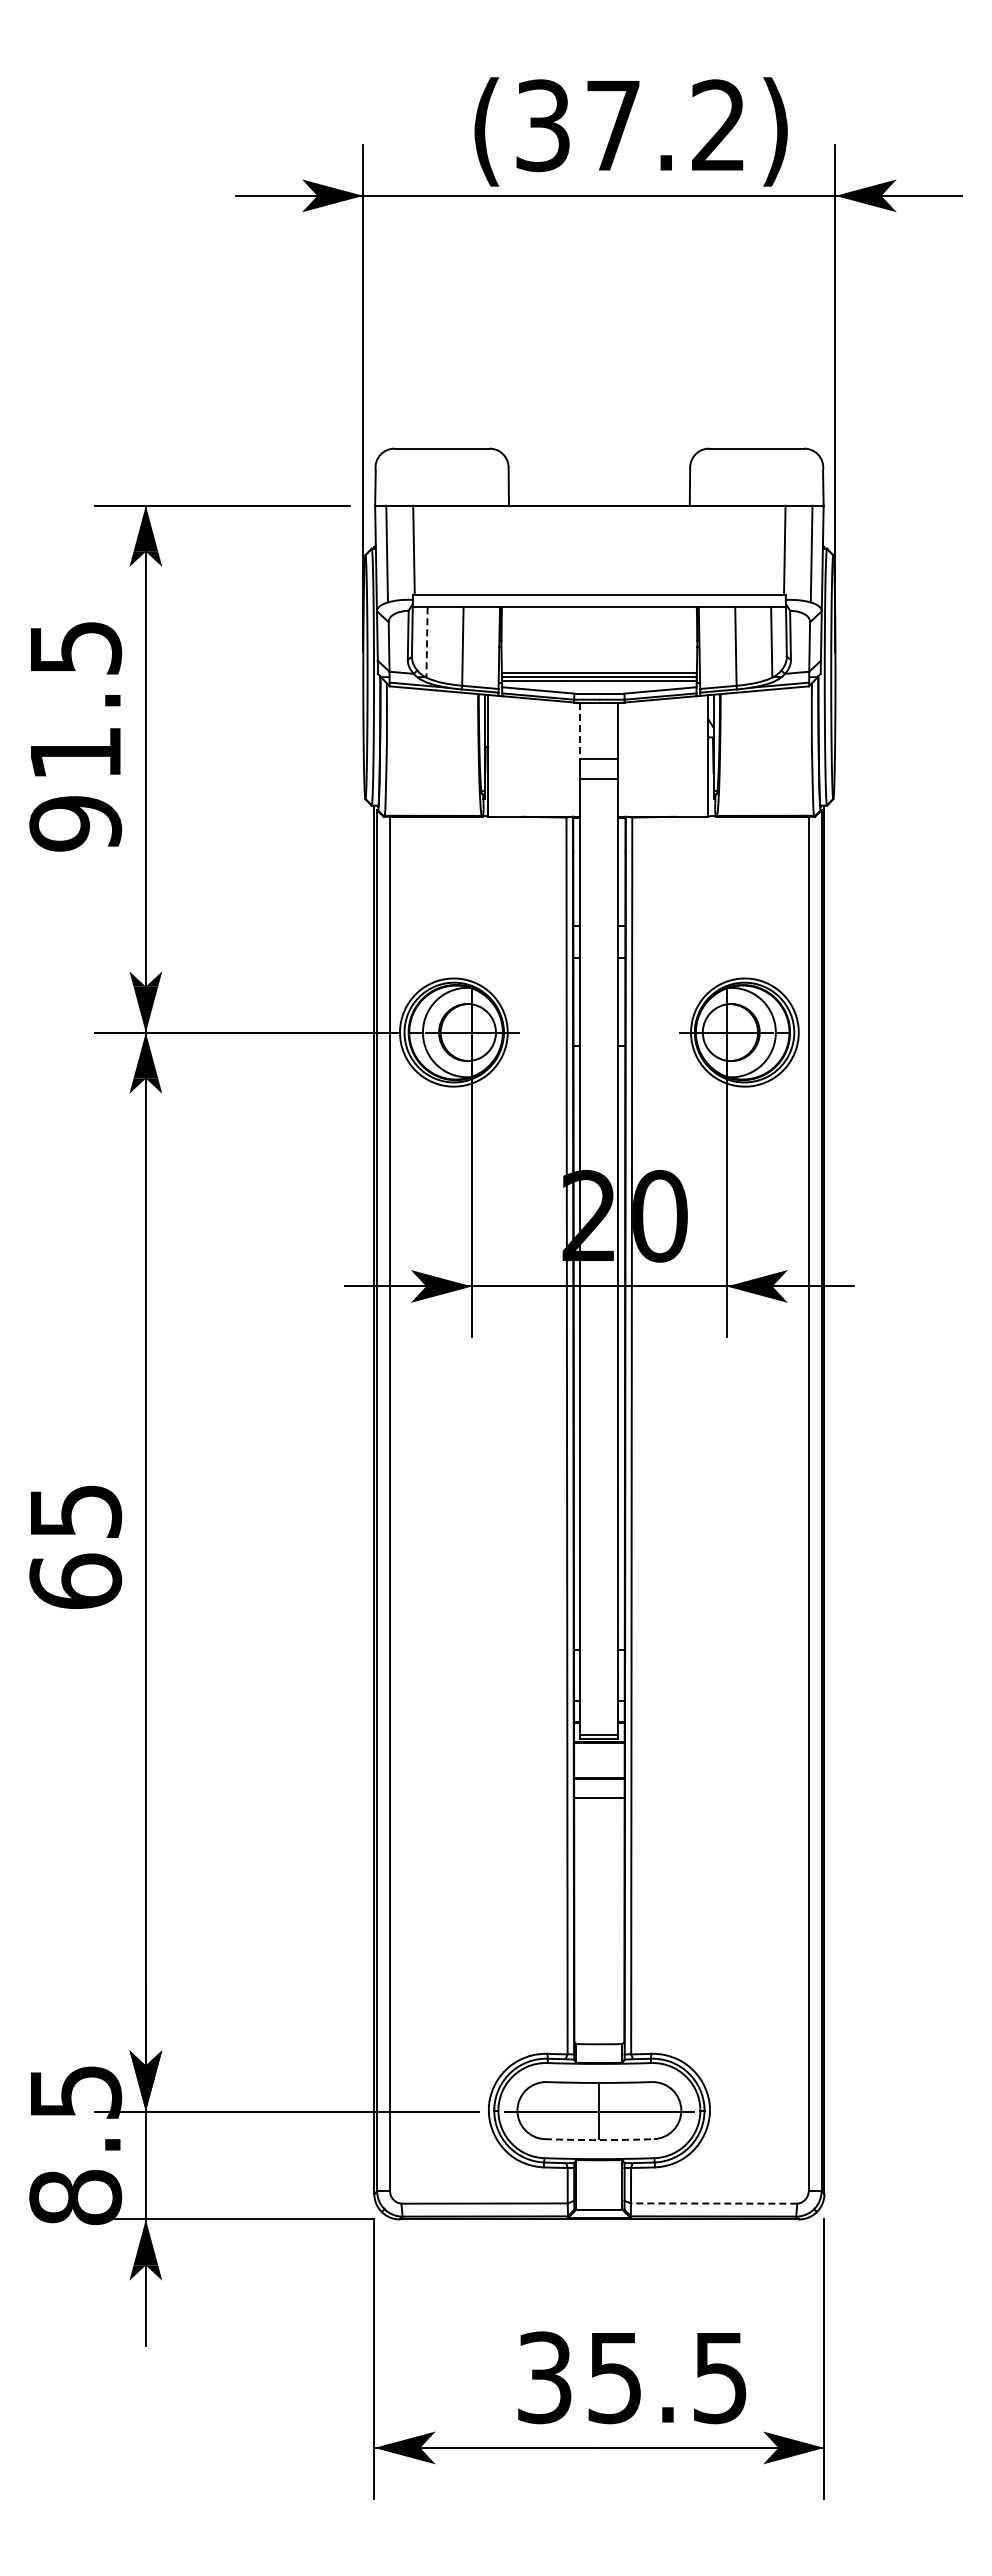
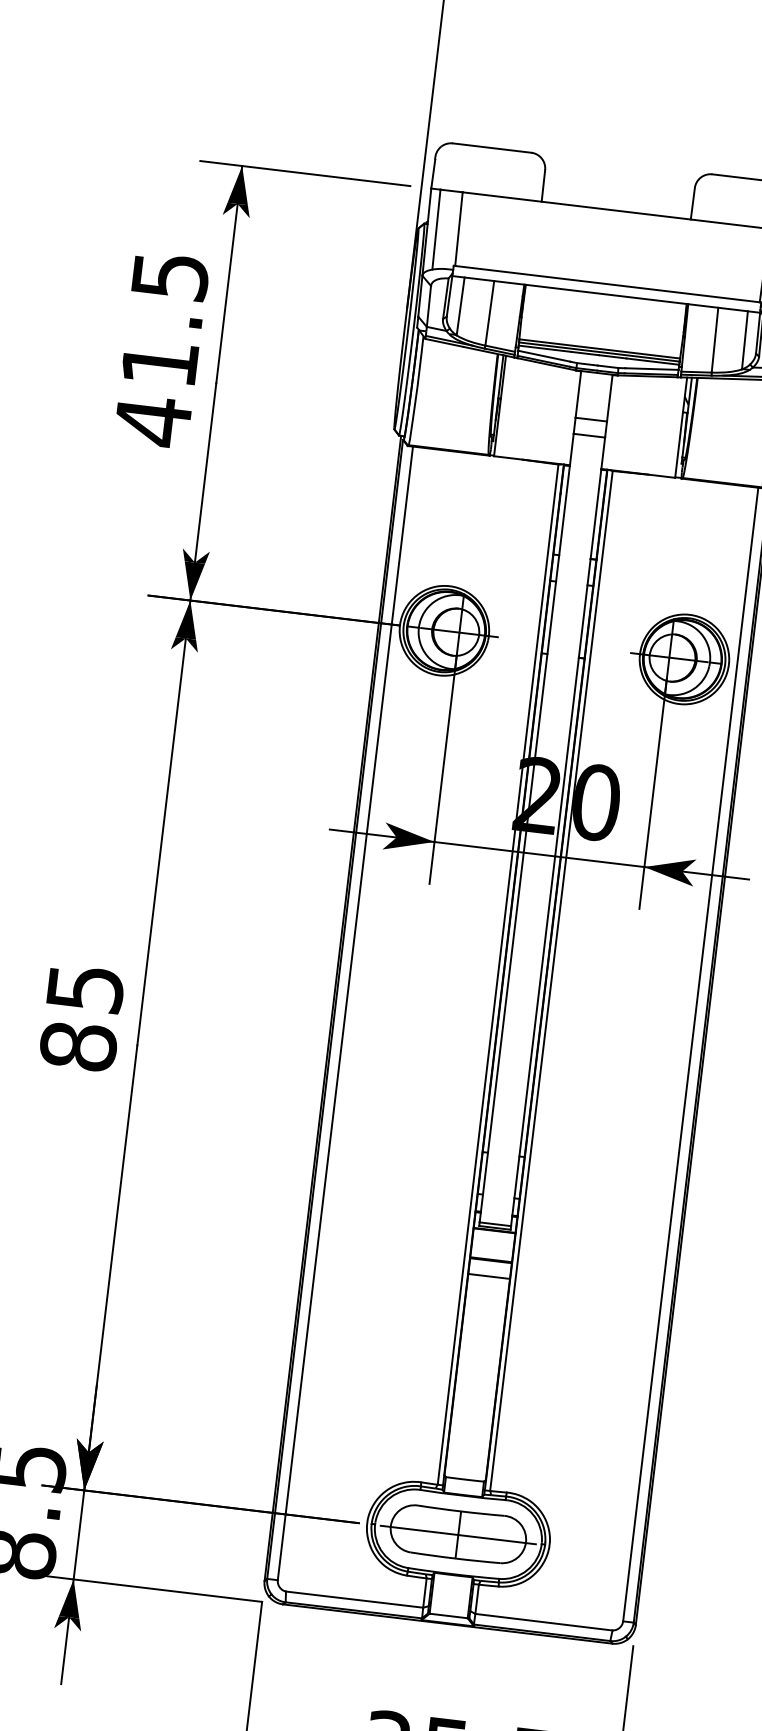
line: (427, 642) -> (461, 306), dashed -> solid
line: (580, 731) -> (578, 394), dashed -> solid
text: (75, 823) -> (152, 421), 91.5 -> 41.5
text: (75, 1581) -> (78, 1046), 65 -> 85
arc: (599, 2140) -> (455, 1558), dashed -> solid
line: (713, 2203) -> (543, 1622), dashed -> solid

